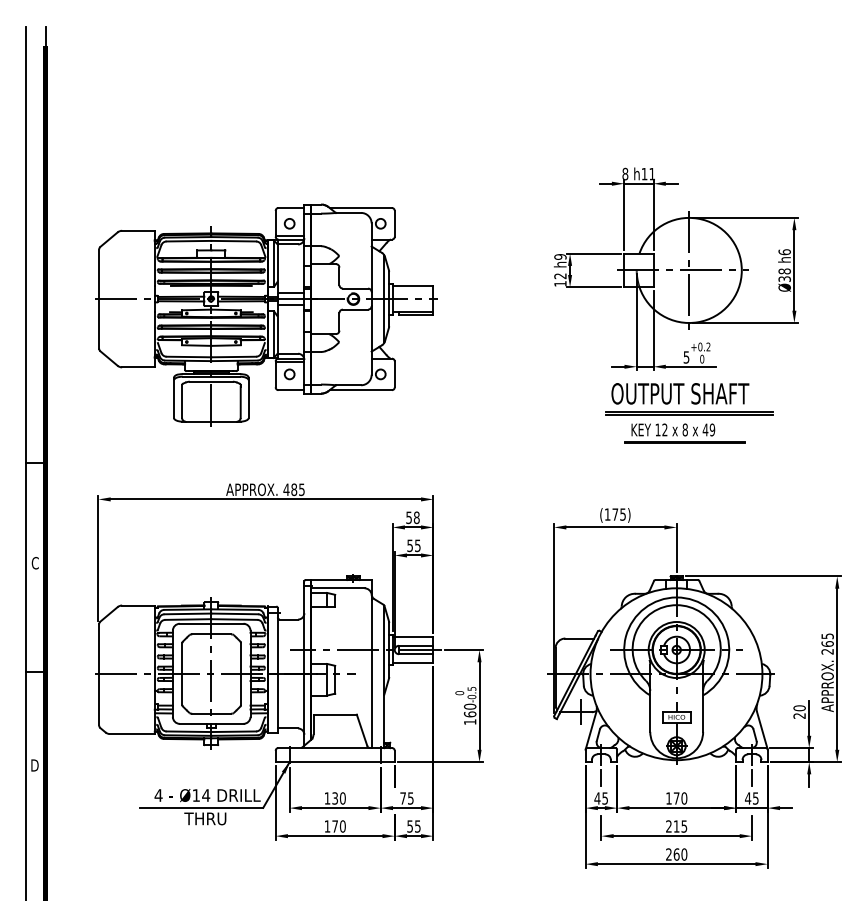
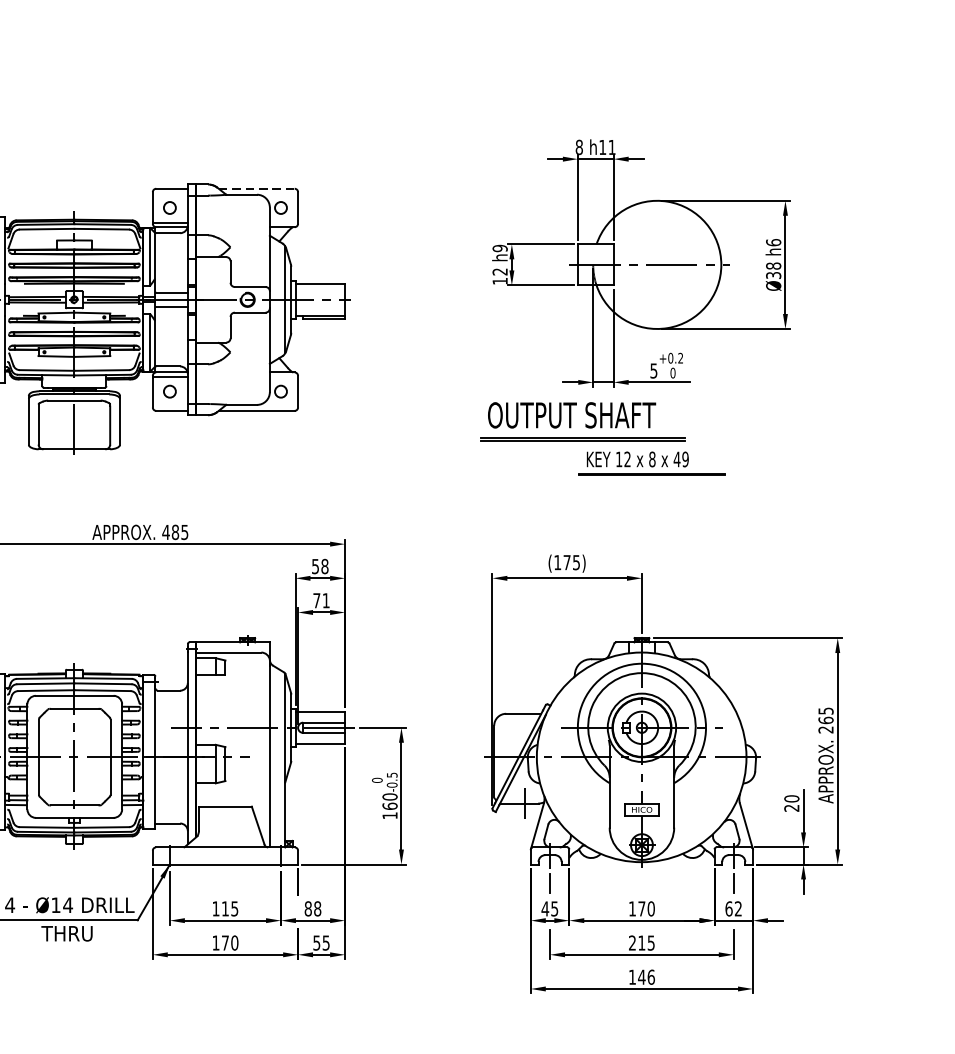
line: (361, 208) -> (257, 189), solid -> dashed
line: (689, 270) -> (657, 264), removed
part: (689, 399) -> (583, 422), moved
text: (413, 545) -> (320, 600), 55 -> 71
text: (338, 798) -> (229, 908), 130 -> 115
text: (406, 798) -> (312, 908), 75 -> 88
text: (751, 798) -> (733, 908), 45 -> 62
text: (676, 854) -> (641, 977), 260 -> 146

